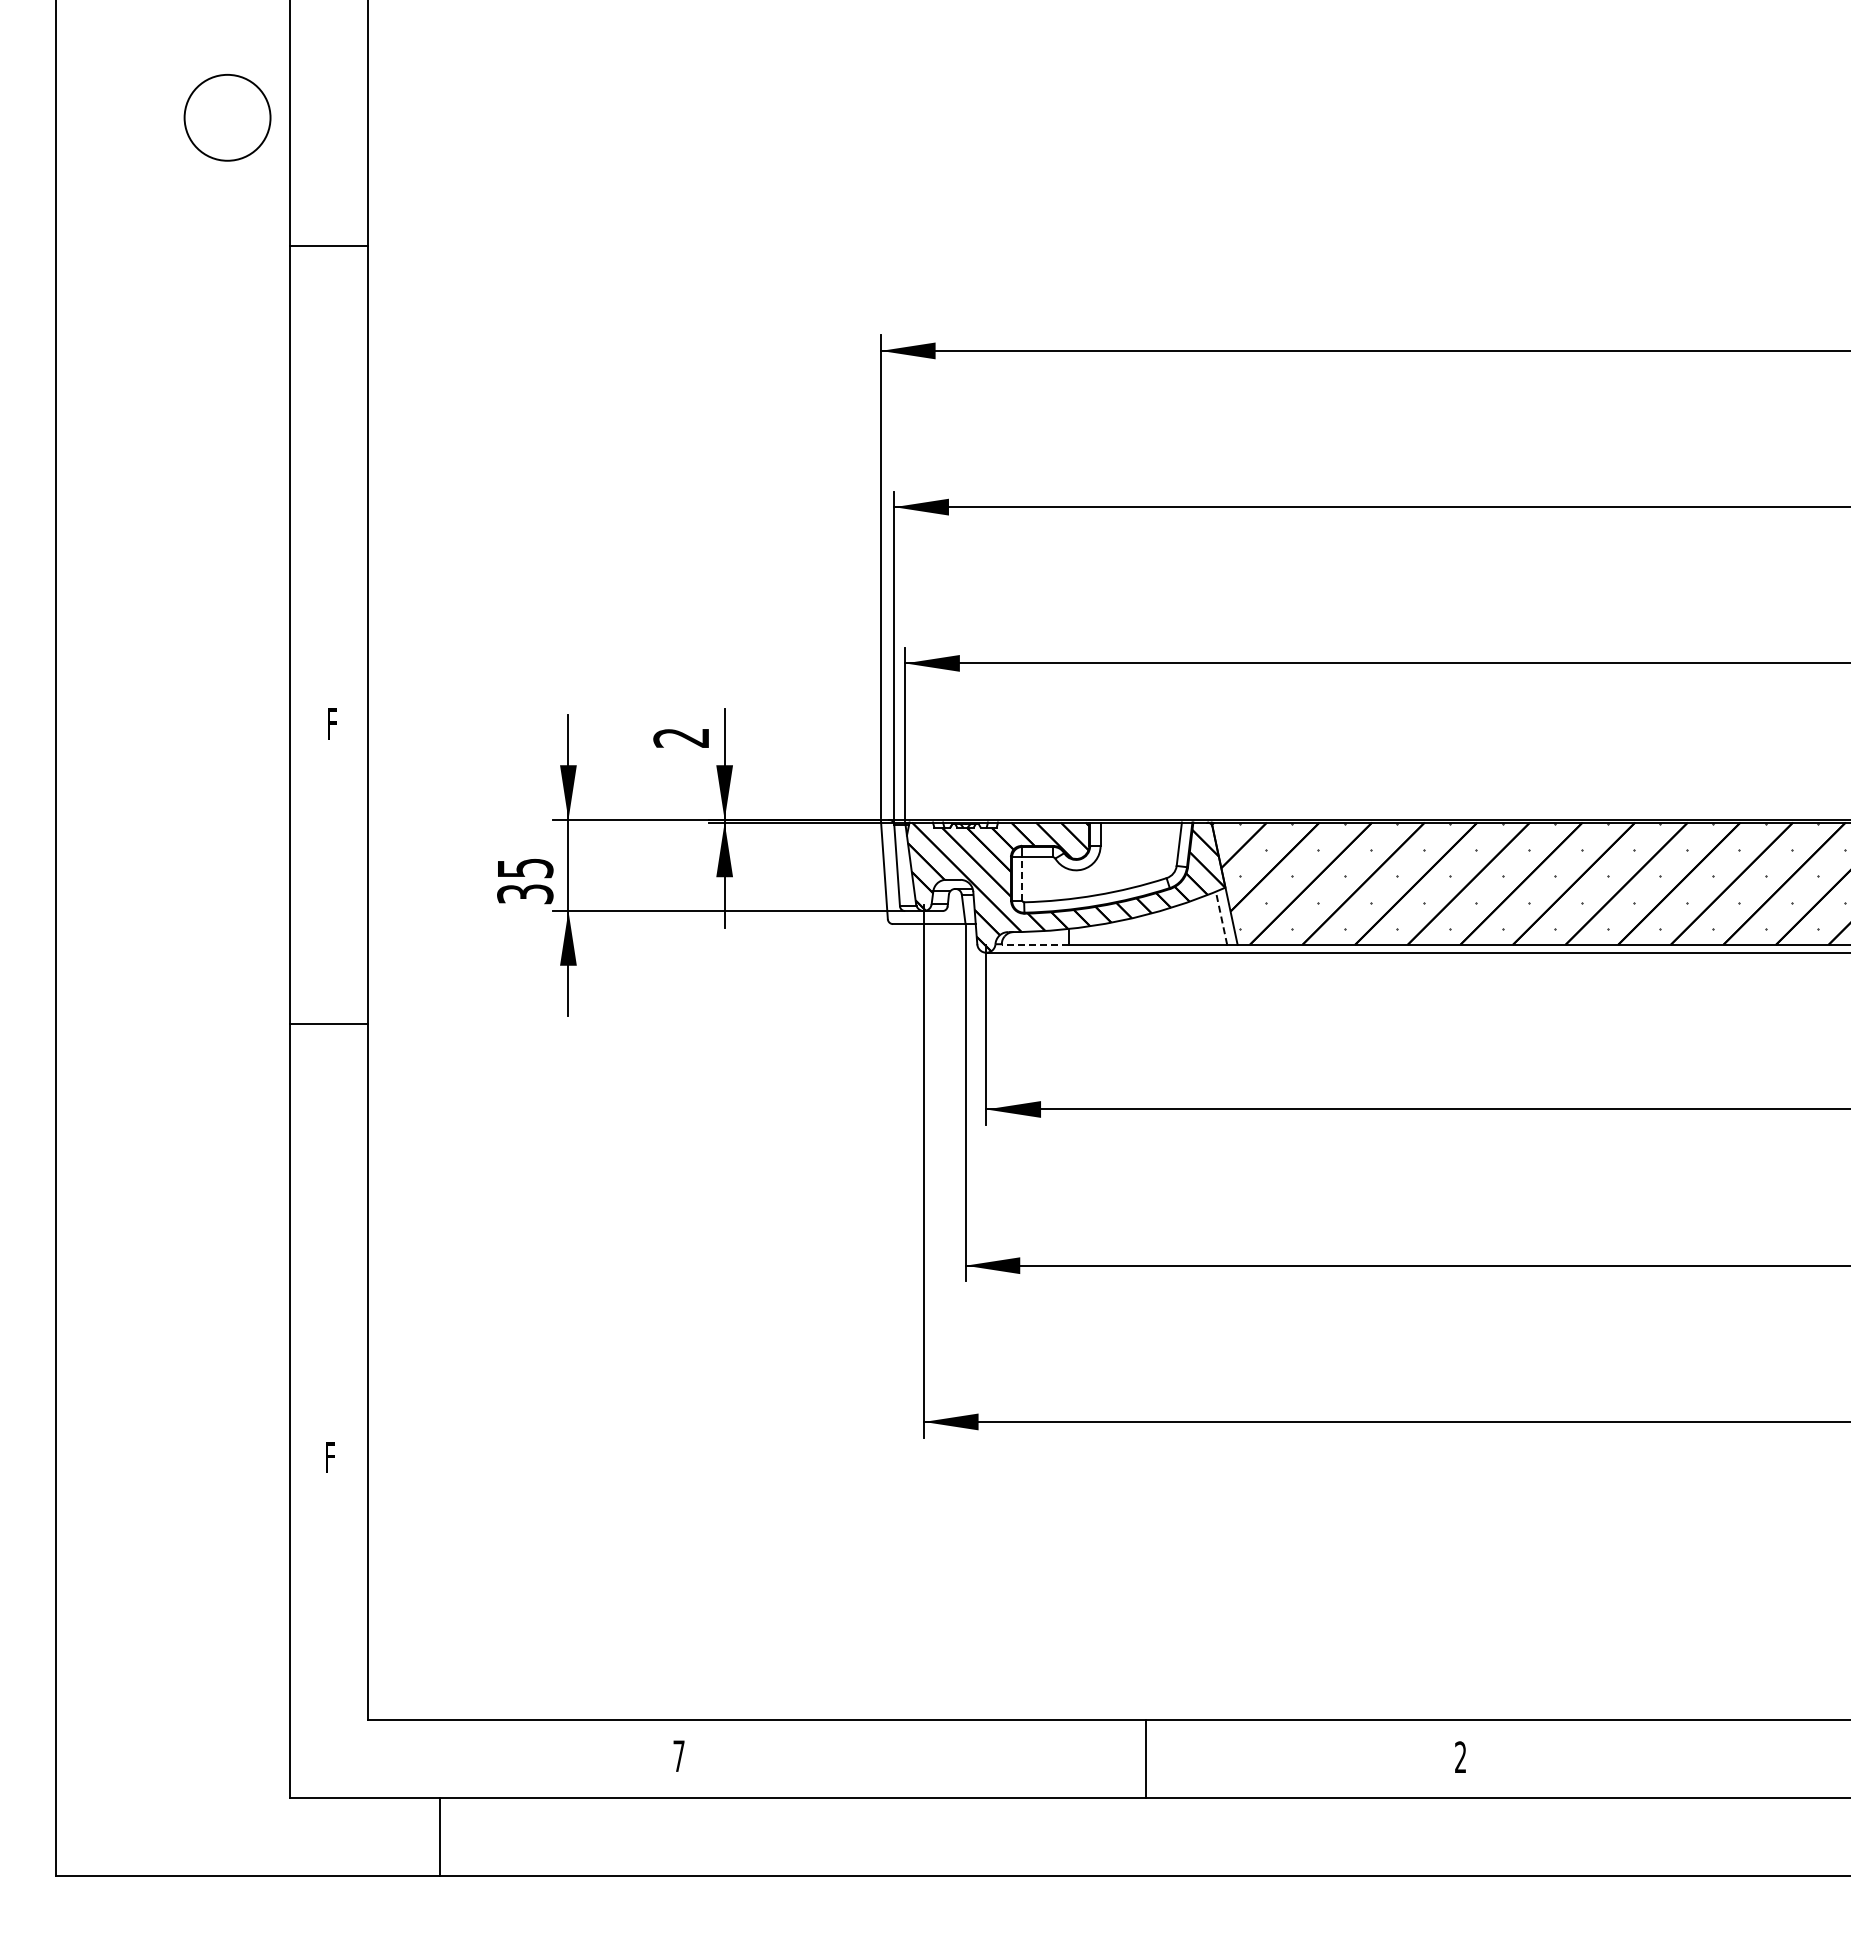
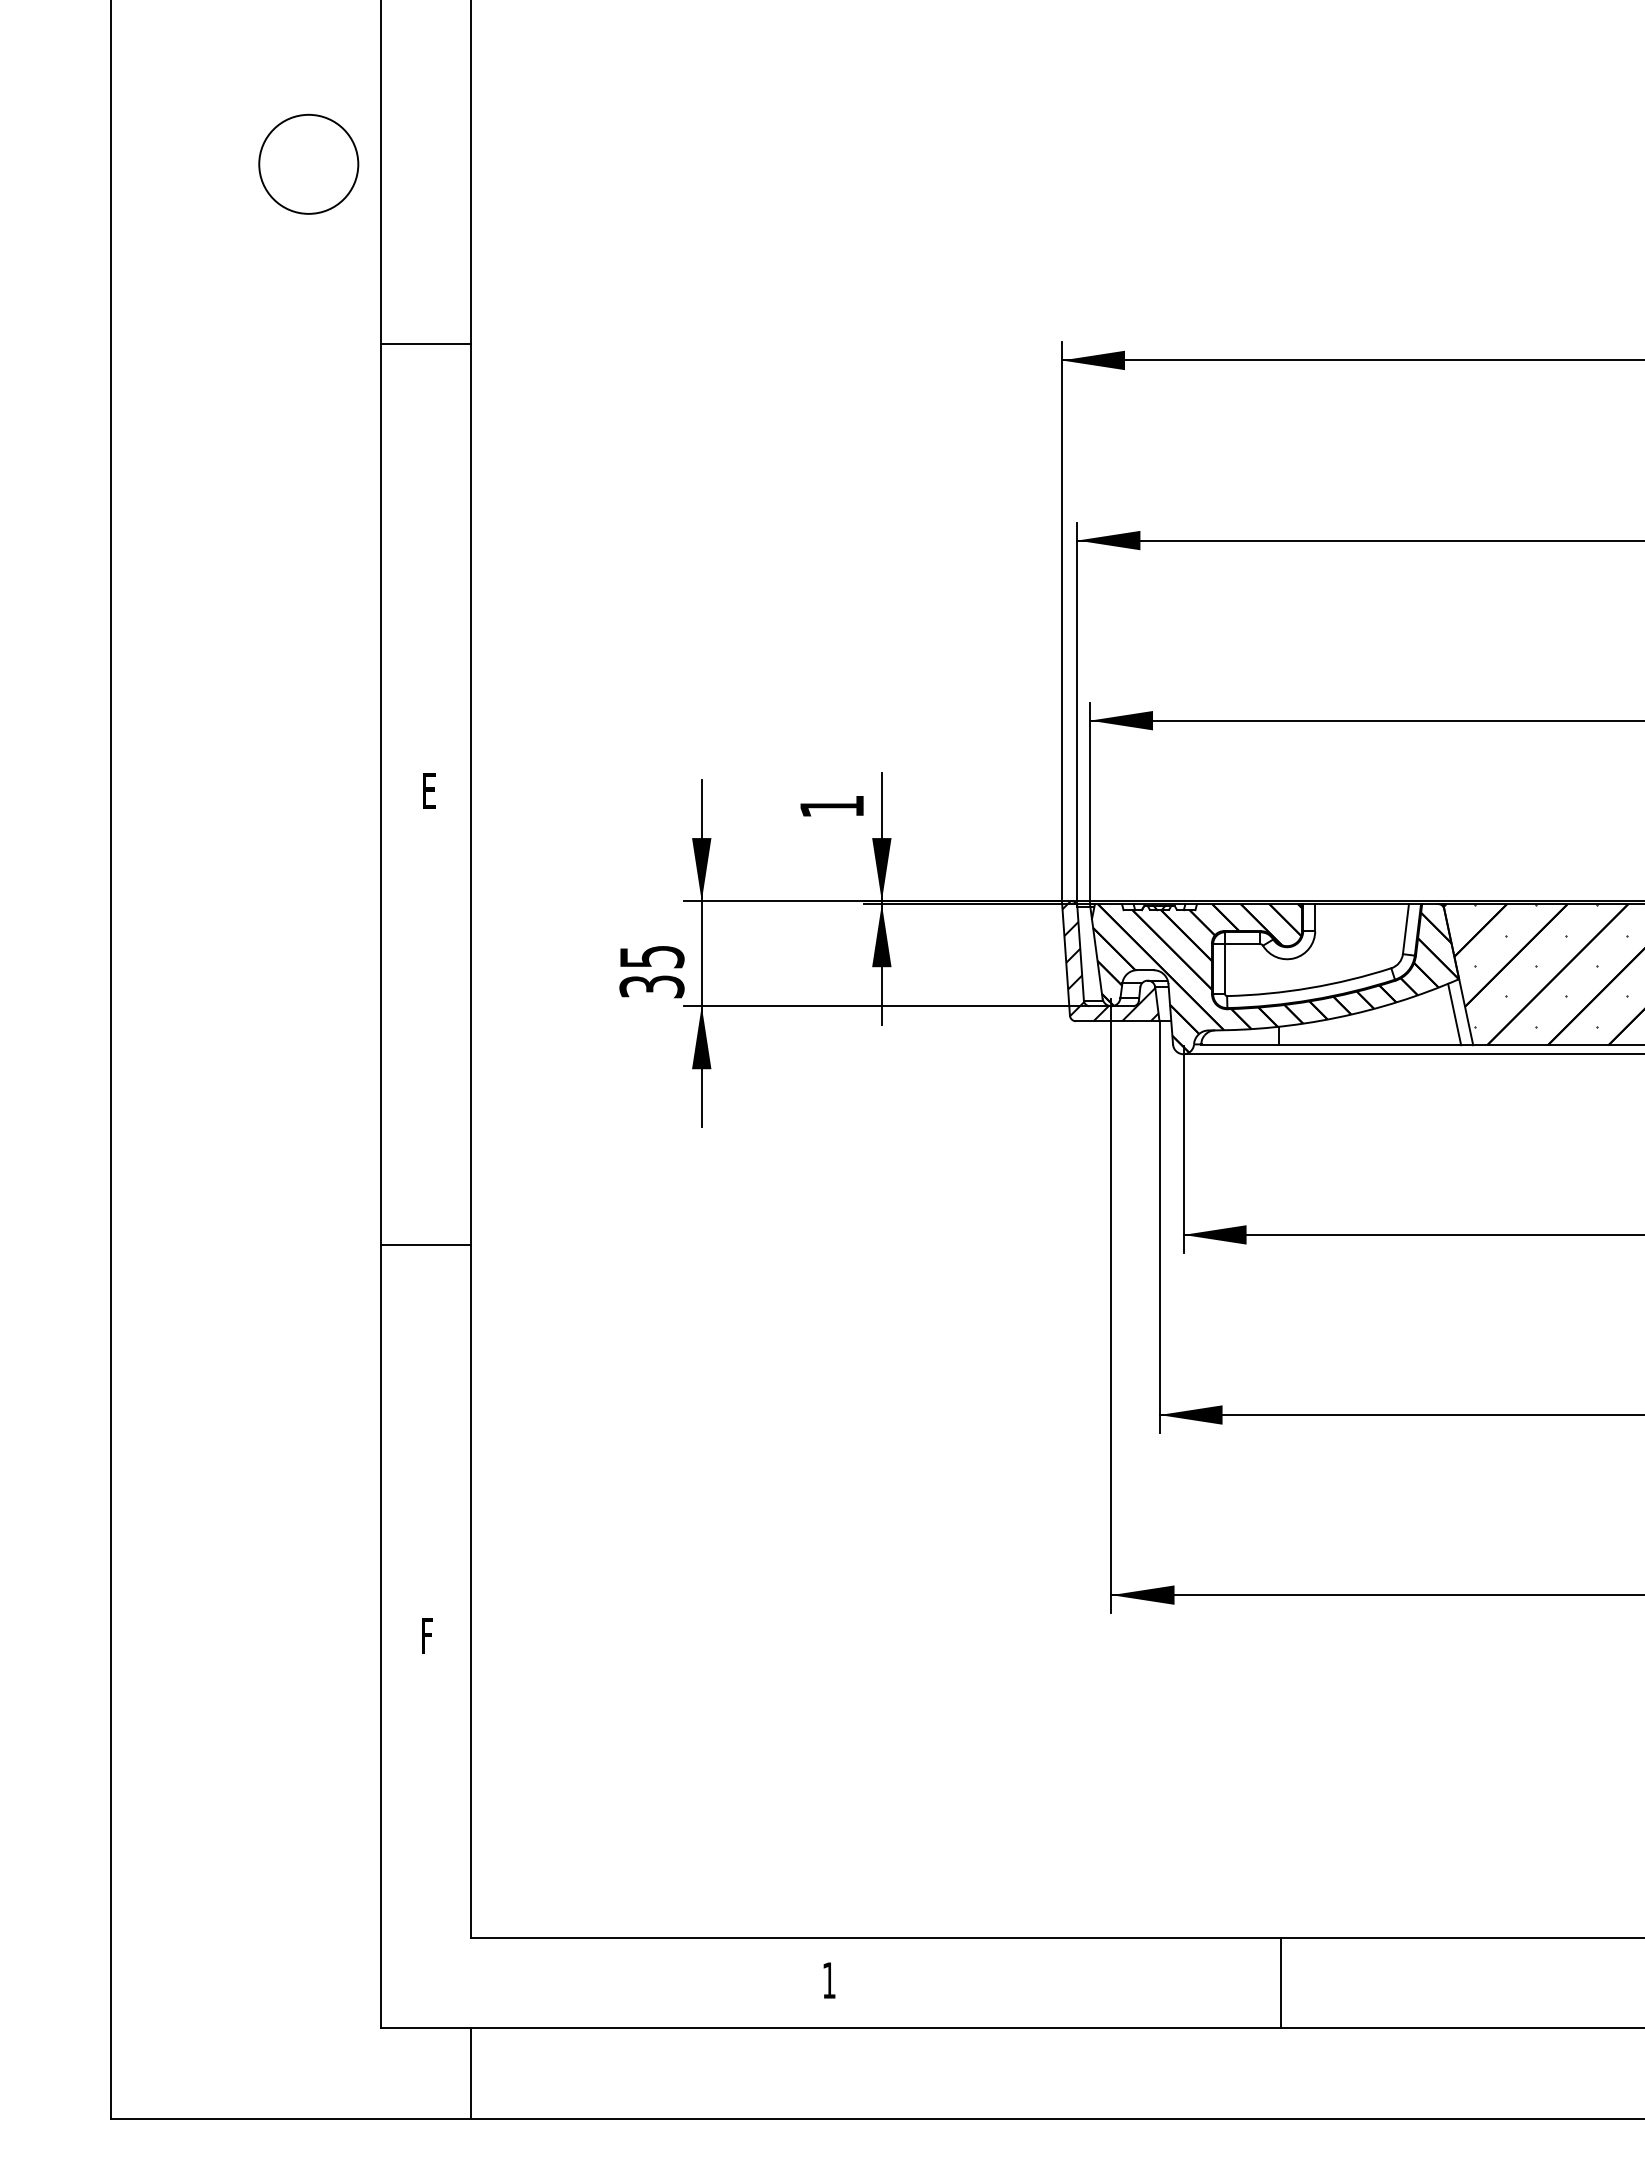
circle: (227, 117) -> (308, 163), moved
line: (329, 246) -> (426, 344), moved
text: (332, 723) -> (429, 789), F -> E
text: (680, 737) -> (830, 806), 2 -> 1
hatch: (922, 871) -> (1109, 960), added
line: (1022, 879) -> (1225, 969), dashed -> solid
line: (1221, 917) -> (1454, 1013), dashed -> solid
line: (1035, 944) -> (1240, 1044), dashed -> solid
line: (329, 1024) -> (426, 1245), moved
text: (678, 1755) -> (828, 1979), 7 -> 1
line: (1146, 1758) -> (1281, 1983), moved
line: (440, 1836) -> (471, 2073), moved

